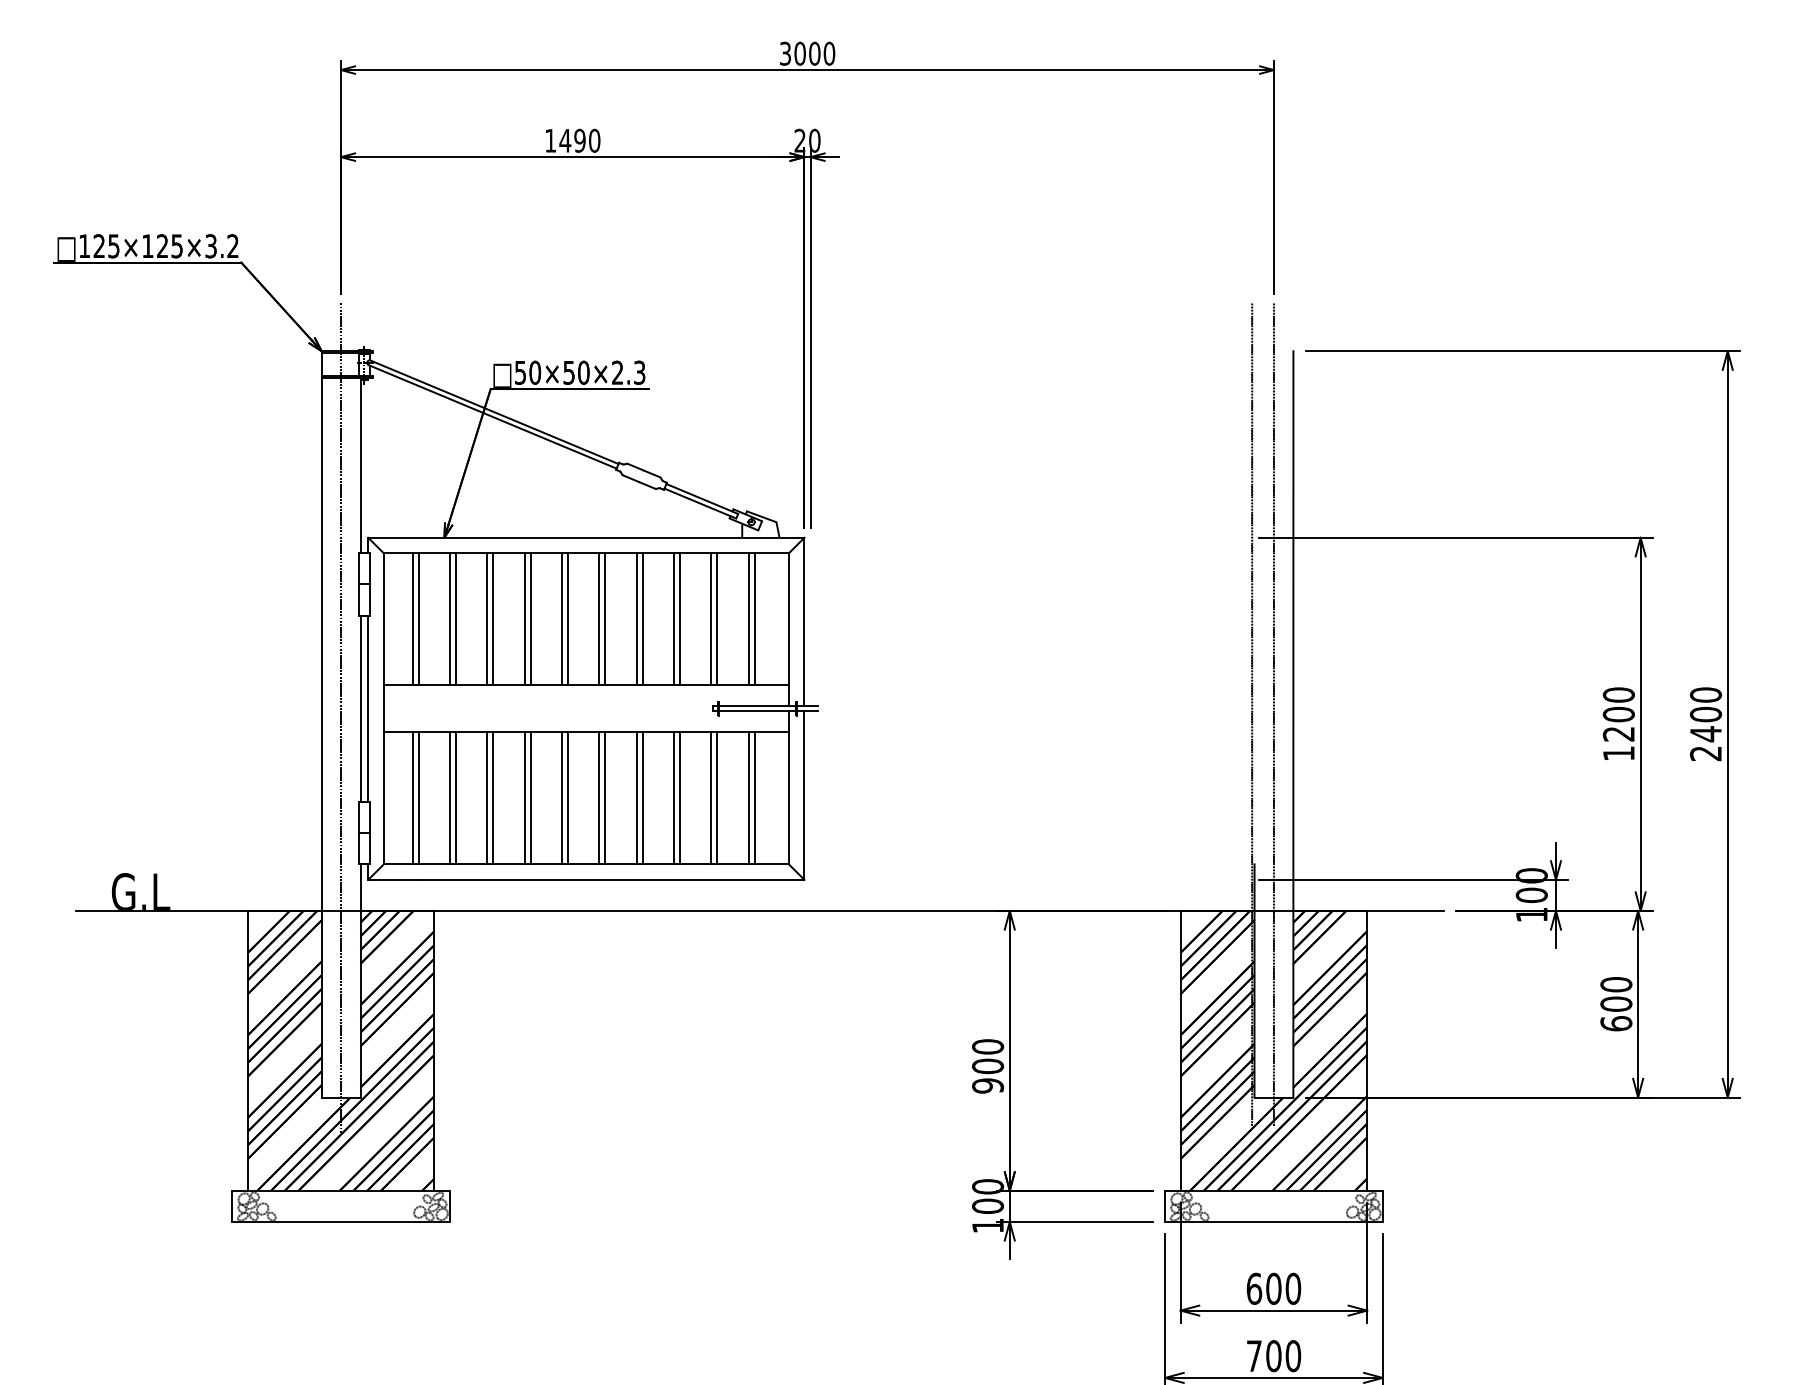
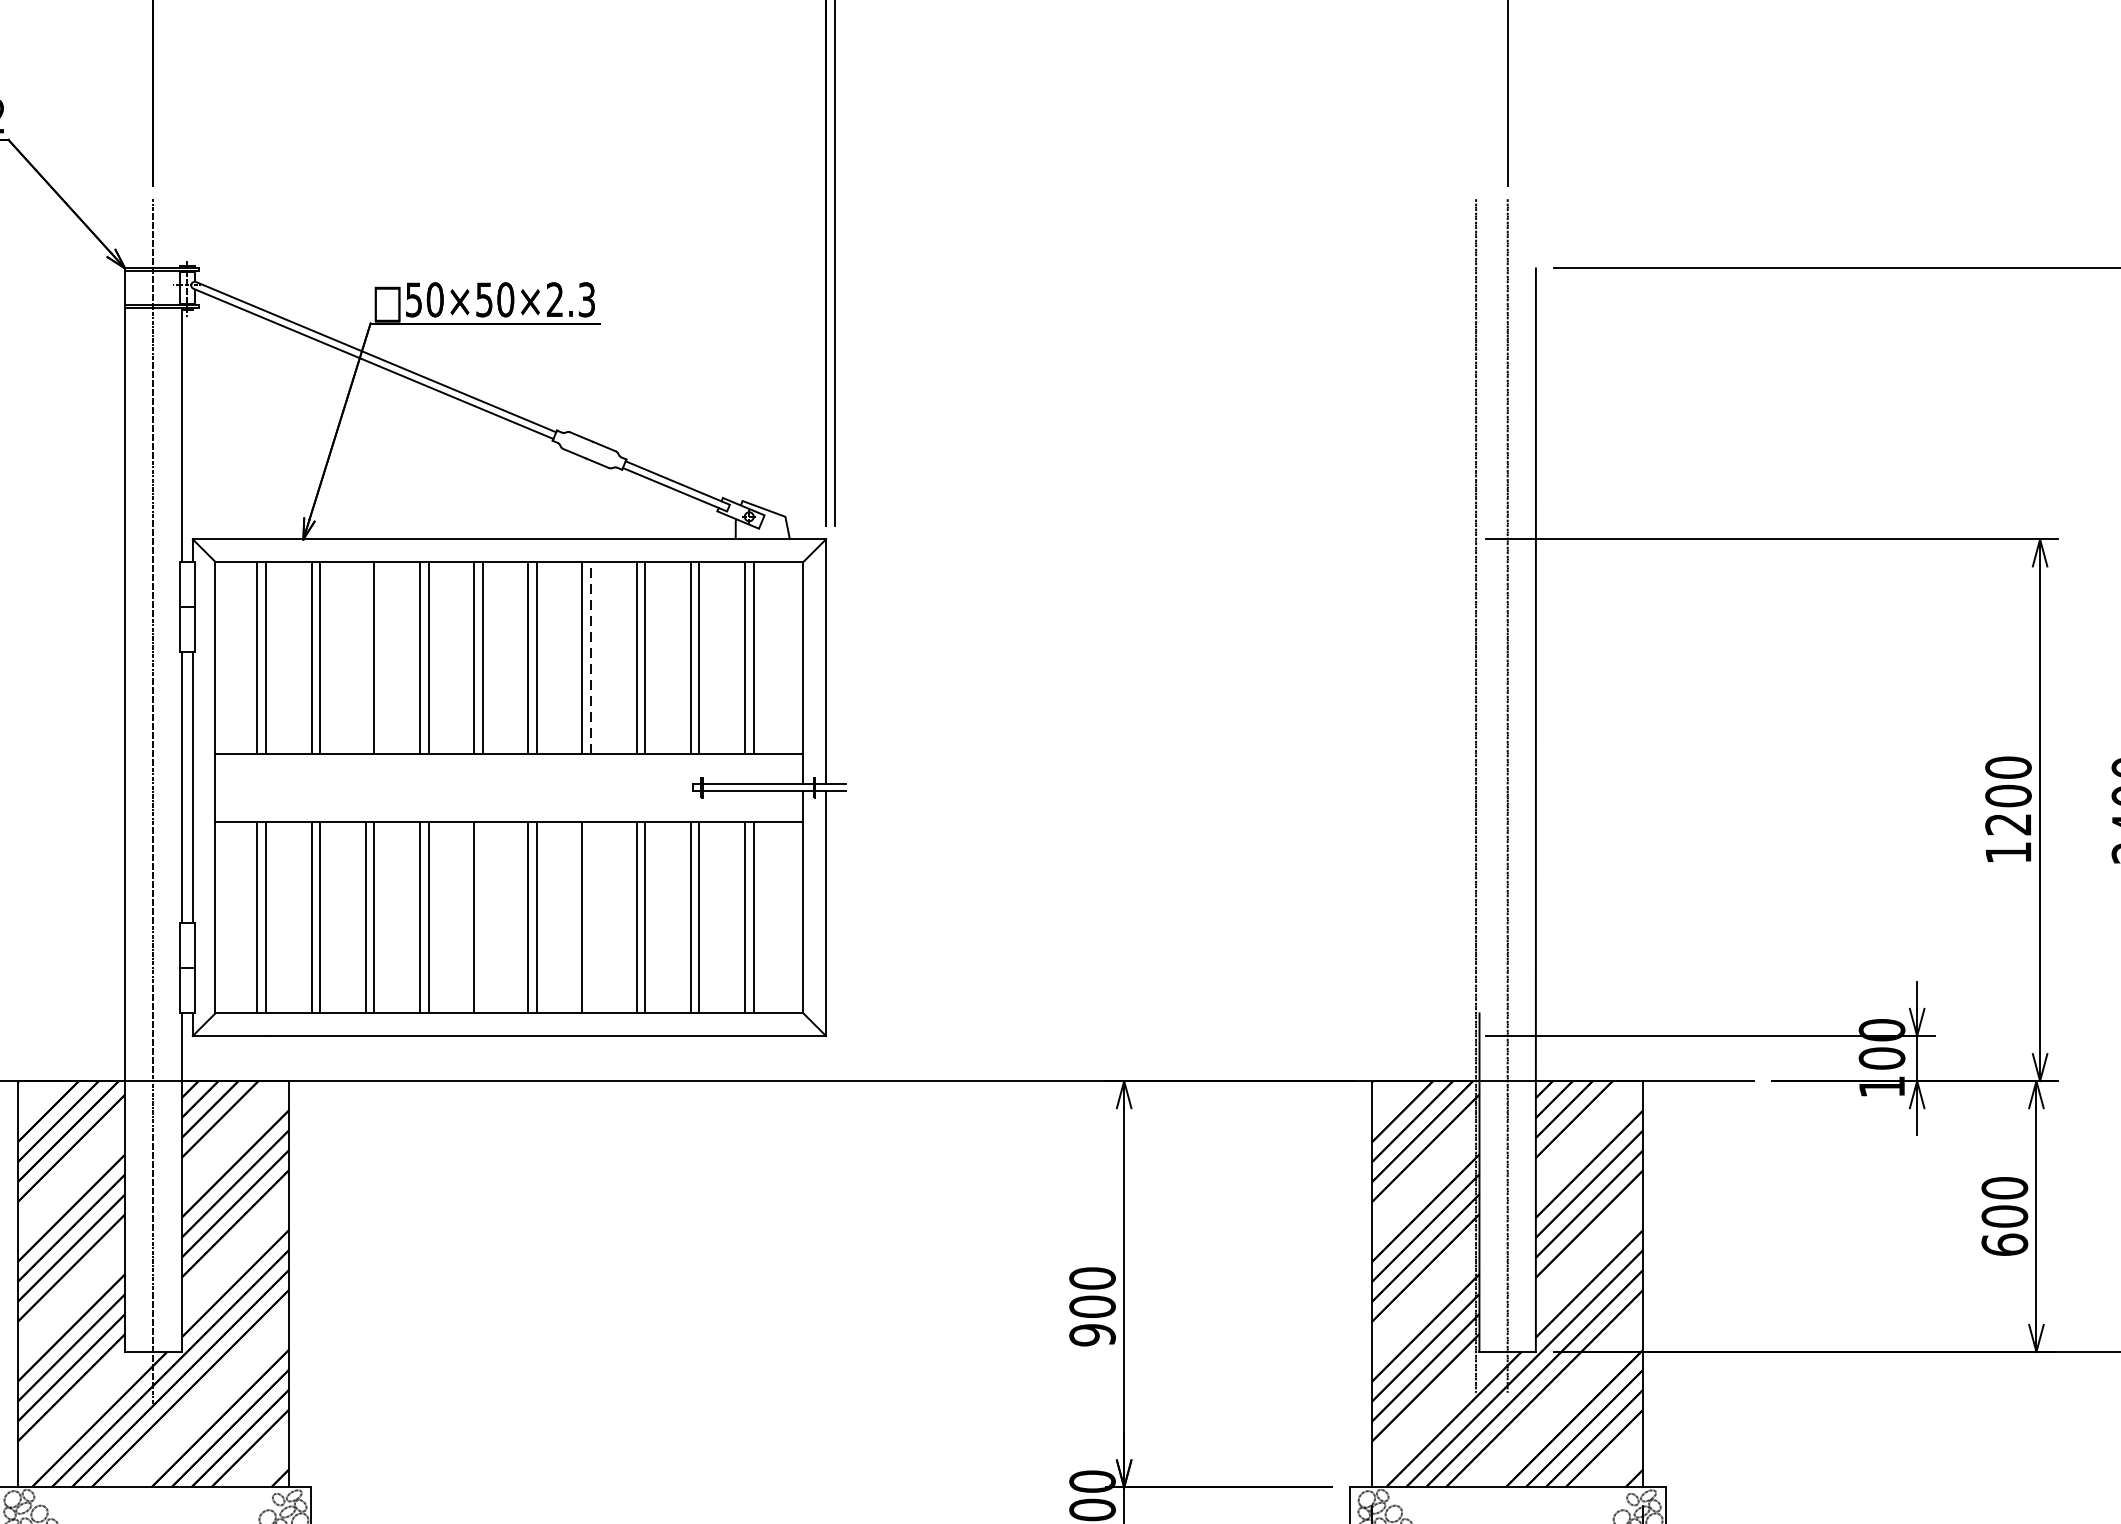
line: (642, 618) -> (590, 656), solid -> dashed
line: (487, 619) -> (365, 658), removed
line: (567, 798) -> (482, 917), removed
line: (642, 798) -> (590, 917), removed

